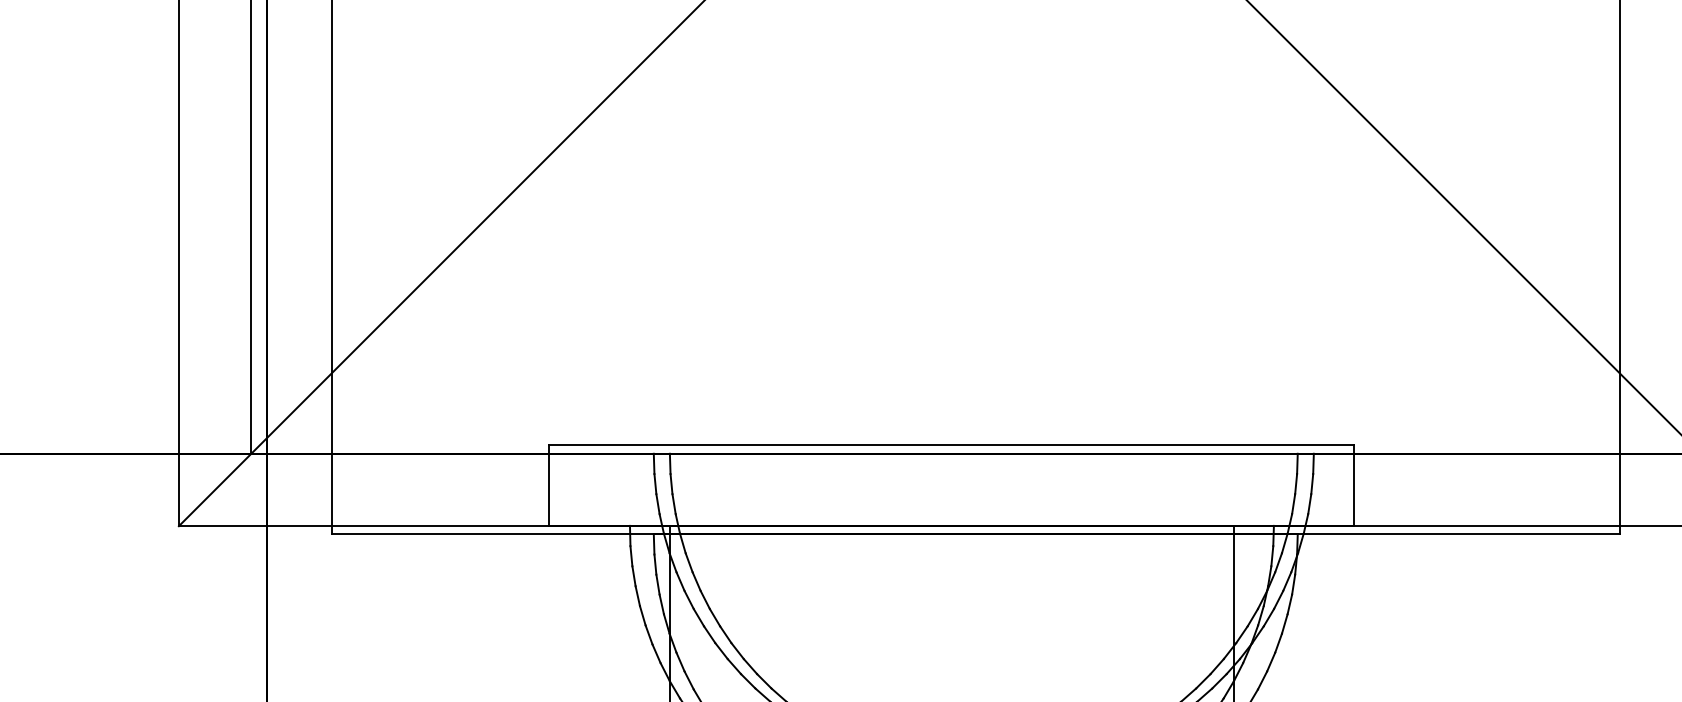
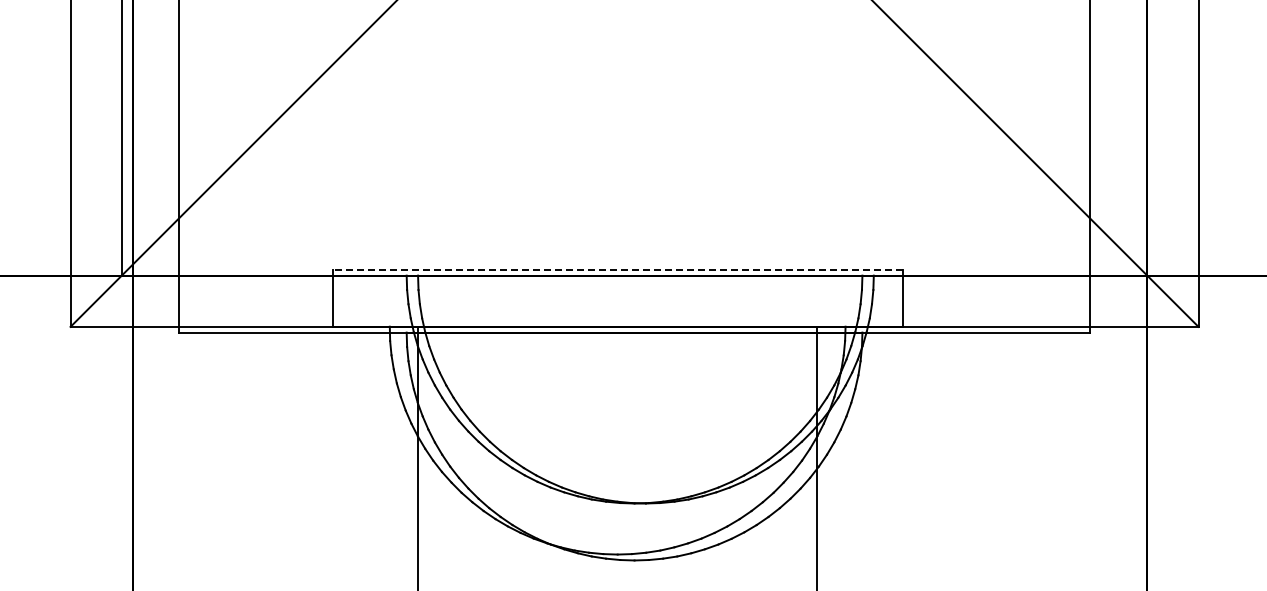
line: (951, 445) -> (617, 269), solid -> dashed

